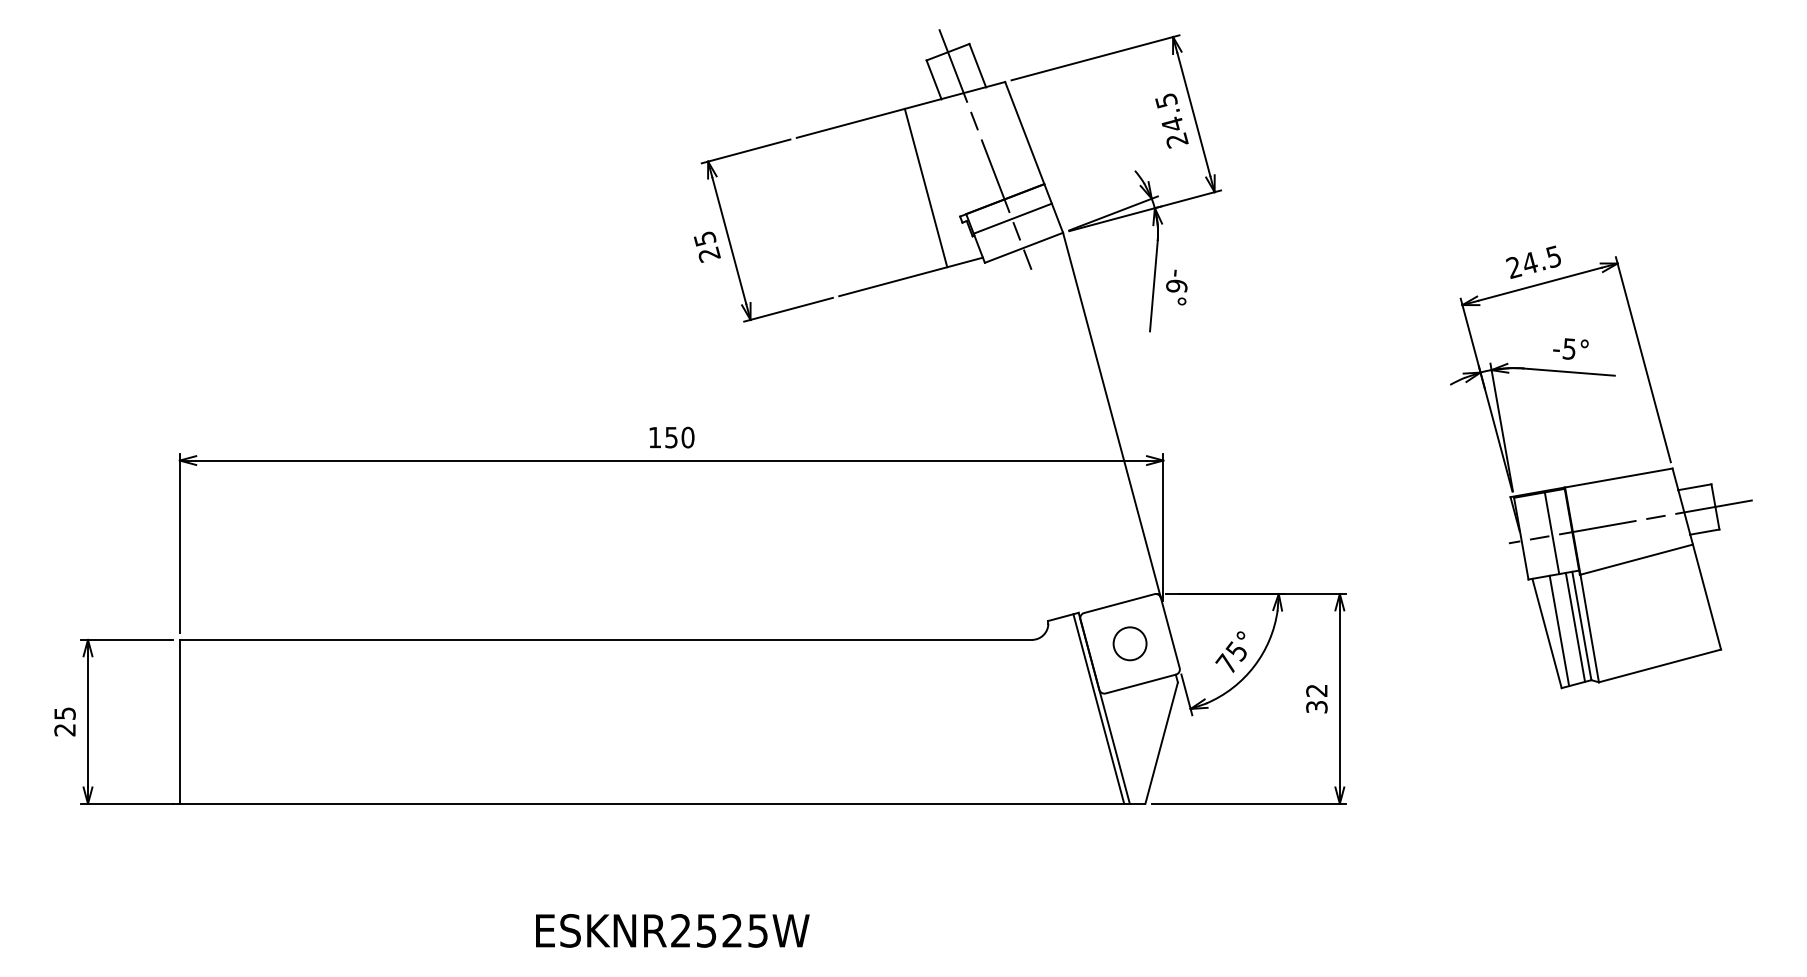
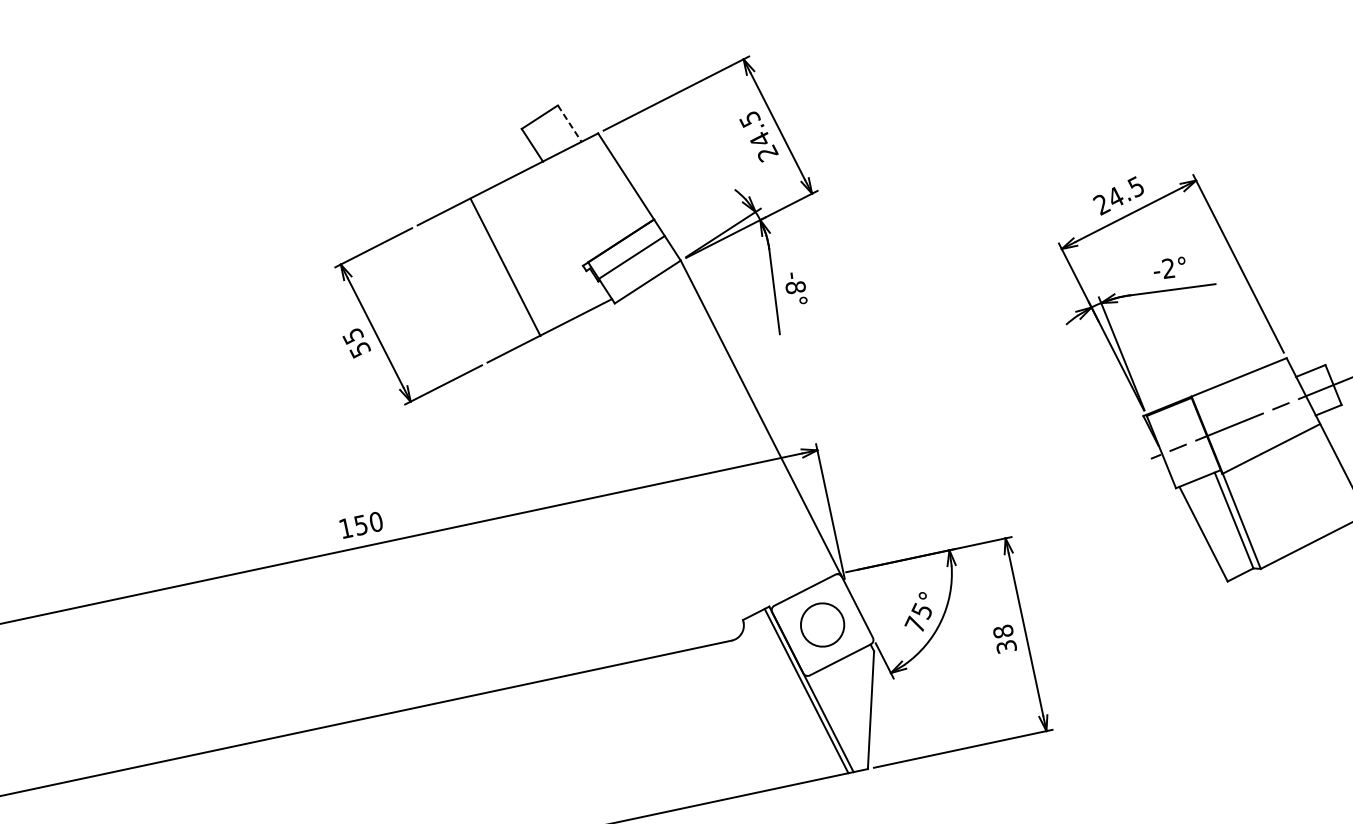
line: (977, 66) -> (569, 124), solid -> dashed
line: (985, 149) -> (593, 199), removed
line: (925, 187) -> (504, 266), moved
text: (709, 254) -> (360, 349), 25 -> 55
text: (1176, 285) -> (795, 286), -6° -> -8°
text: (1568, 348) -> (1167, 268), -5° -> -2°
line: (1551, 533) -> (1188, 441), removed
line: (1575, 626) -> (1228, 522), removed
line: (1559, 630) -> (1214, 529), removed
circle: (1129, 643) -> (821, 624), size x1.4
text: (1316, 690) -> (1002, 631), 32 -> 38

